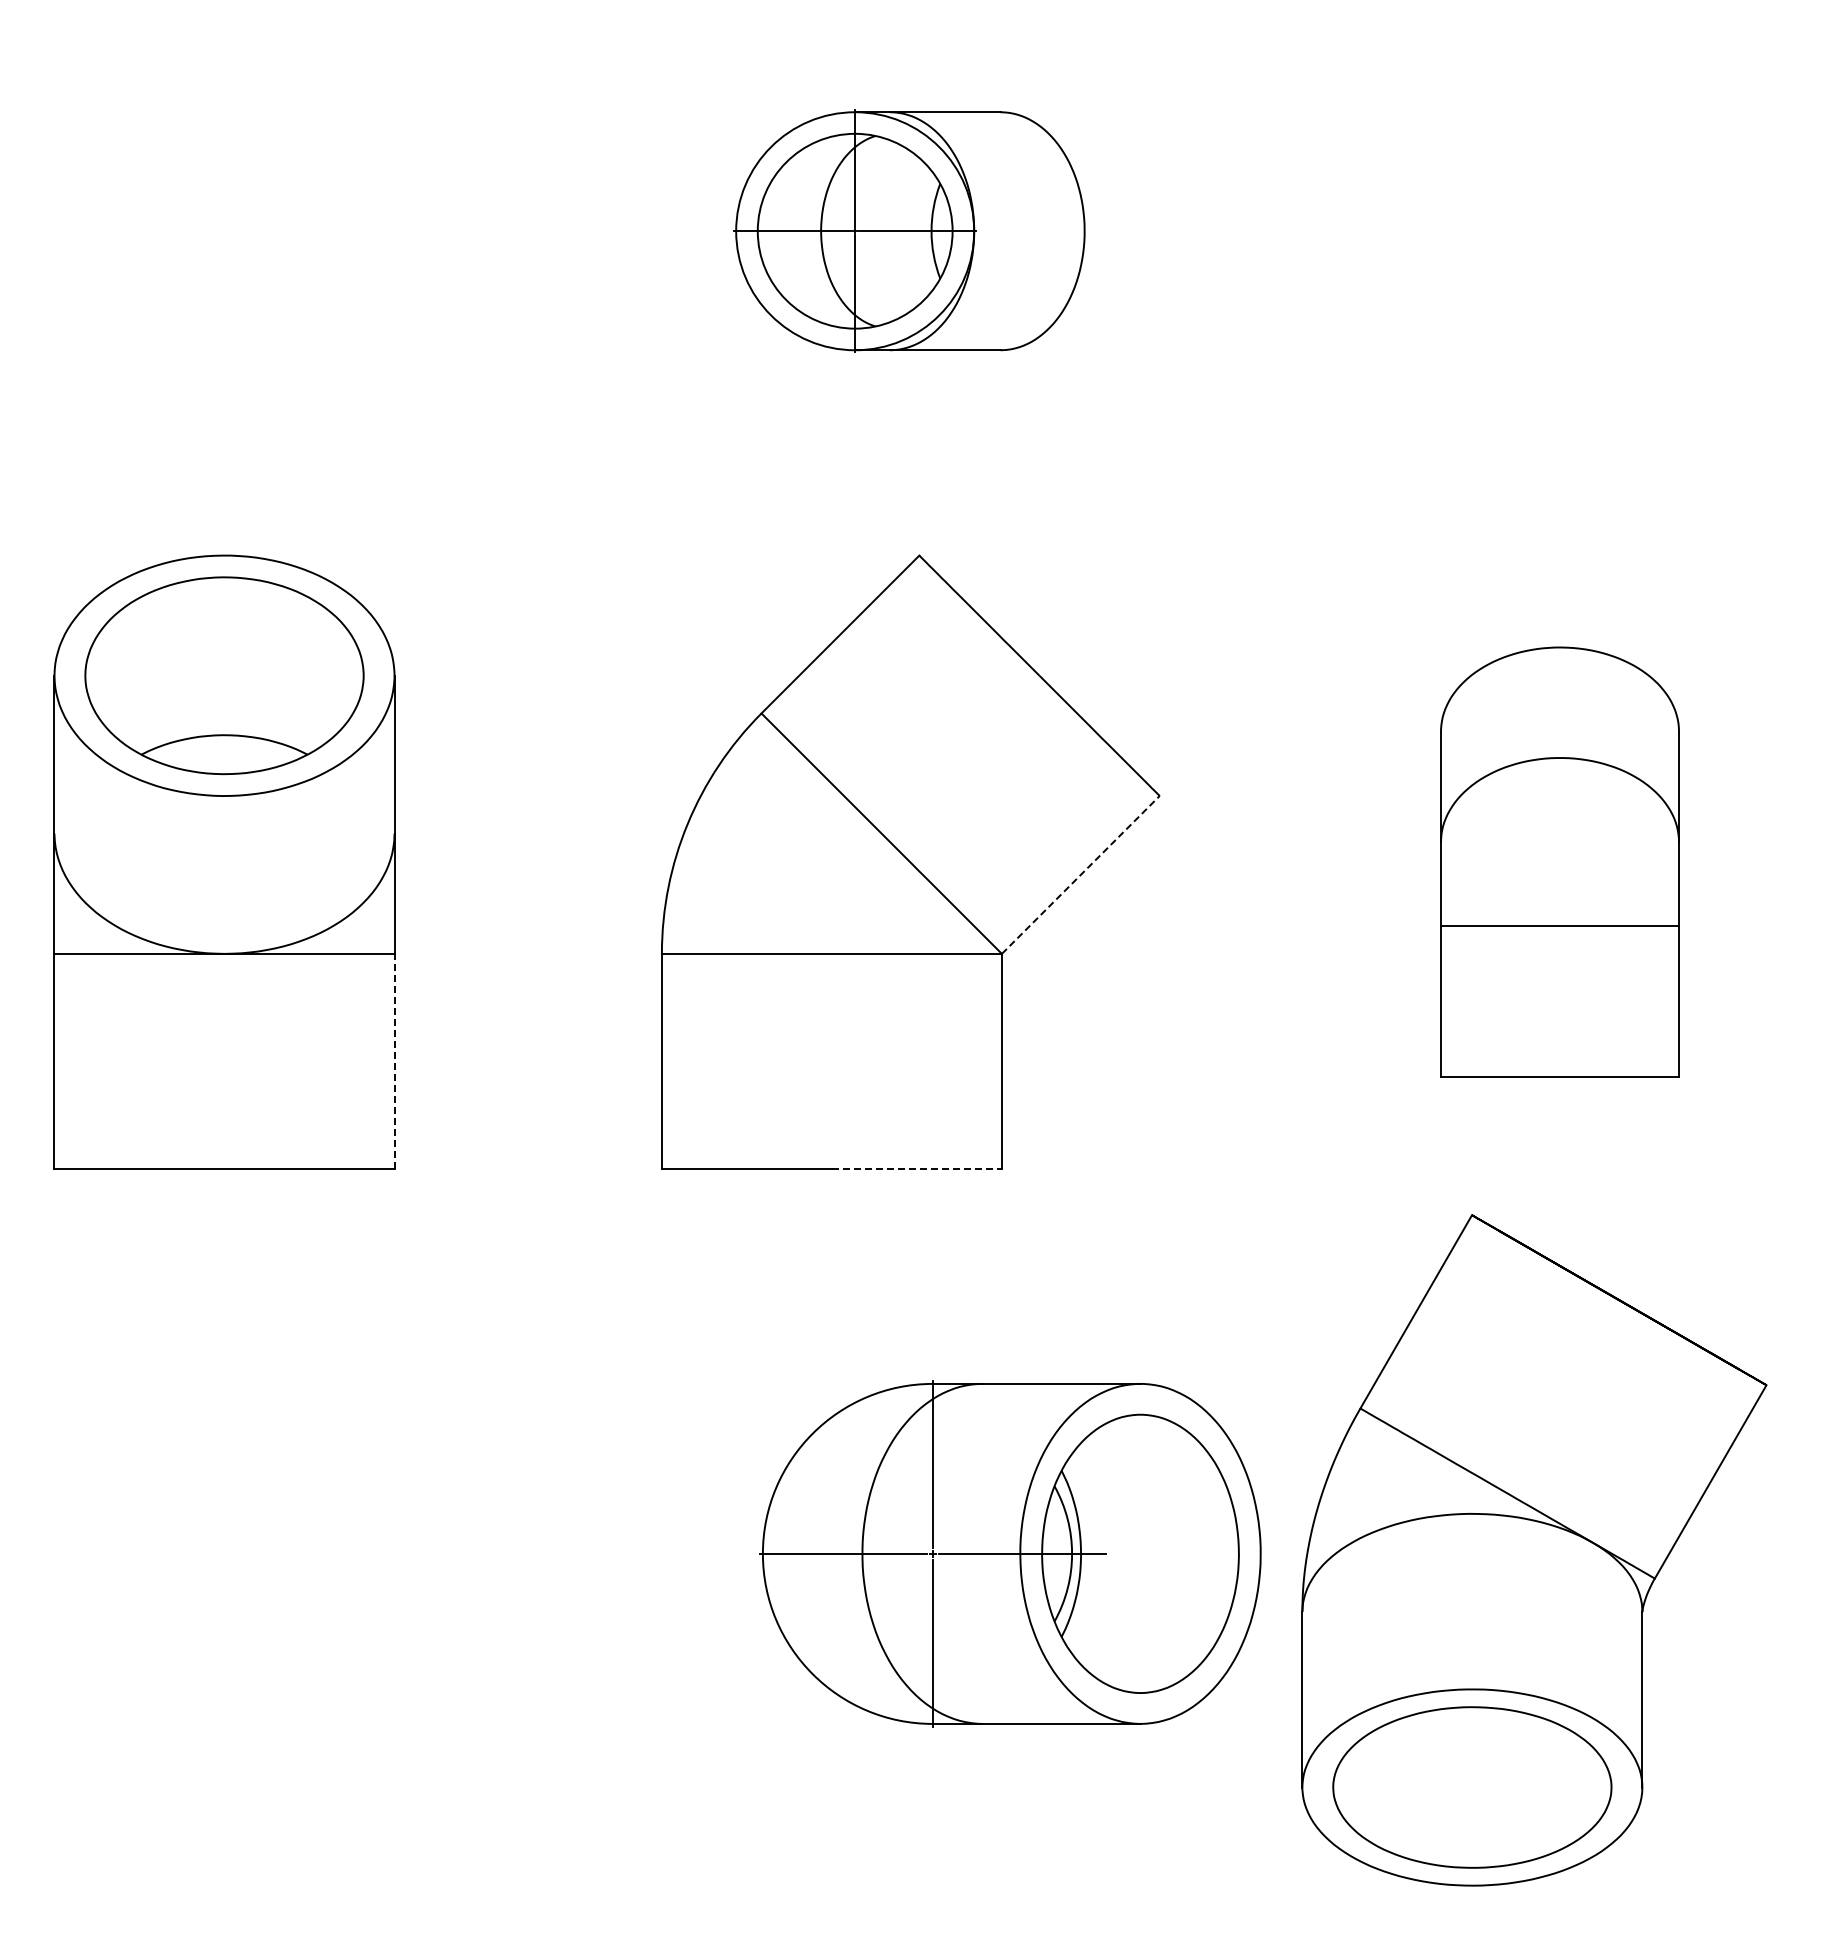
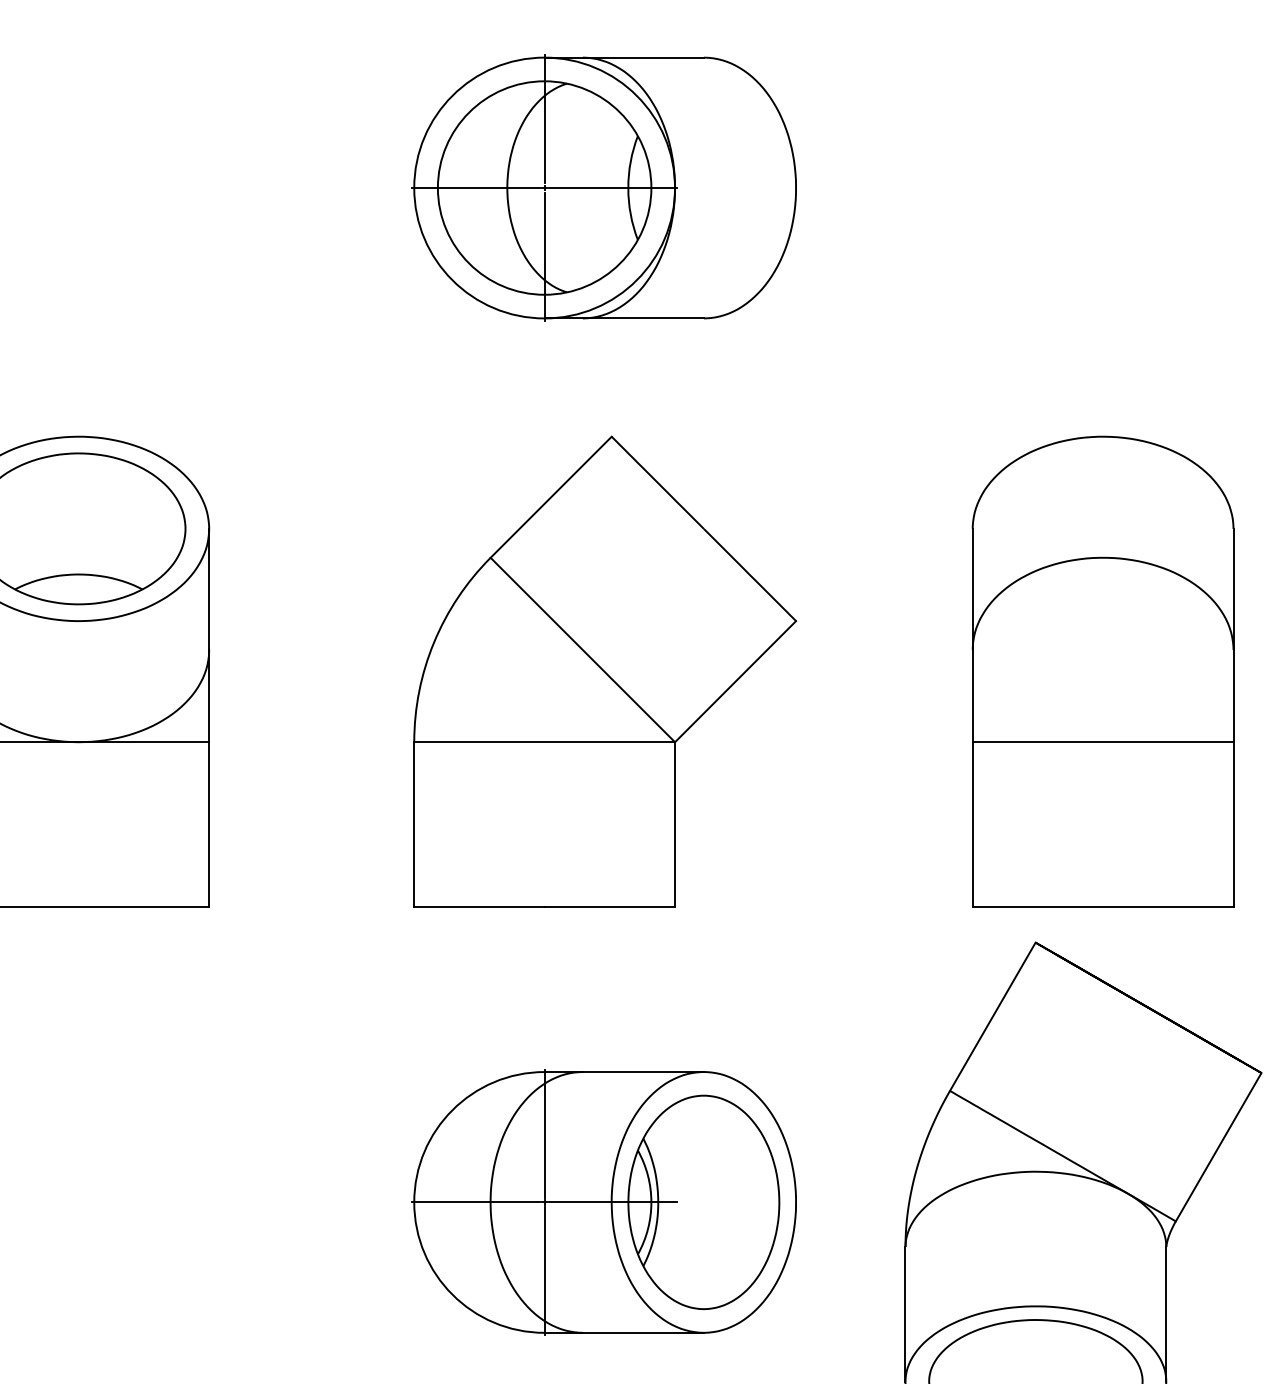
part: (909, 230) -> (604, 187), size x1.43
part: (1559, 861) -> (1102, 671), size x1.43
line: (1080, 874) -> (735, 681), dashed -> solid
line: (394, 1060) -> (209, 823), dashed -> solid
line: (917, 1168) -> (610, 906), dashed -> solid
part: (1010, 1553) -> (604, 1202), moved

